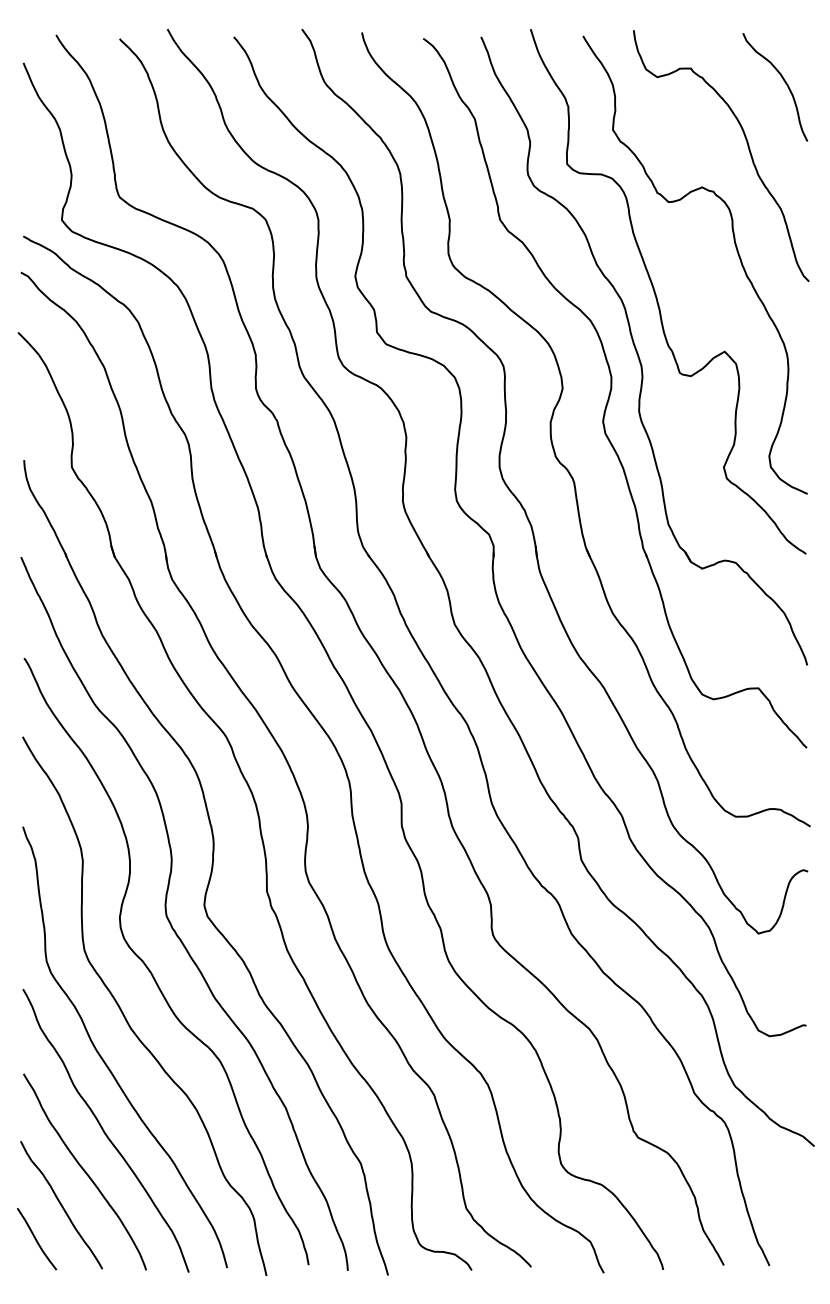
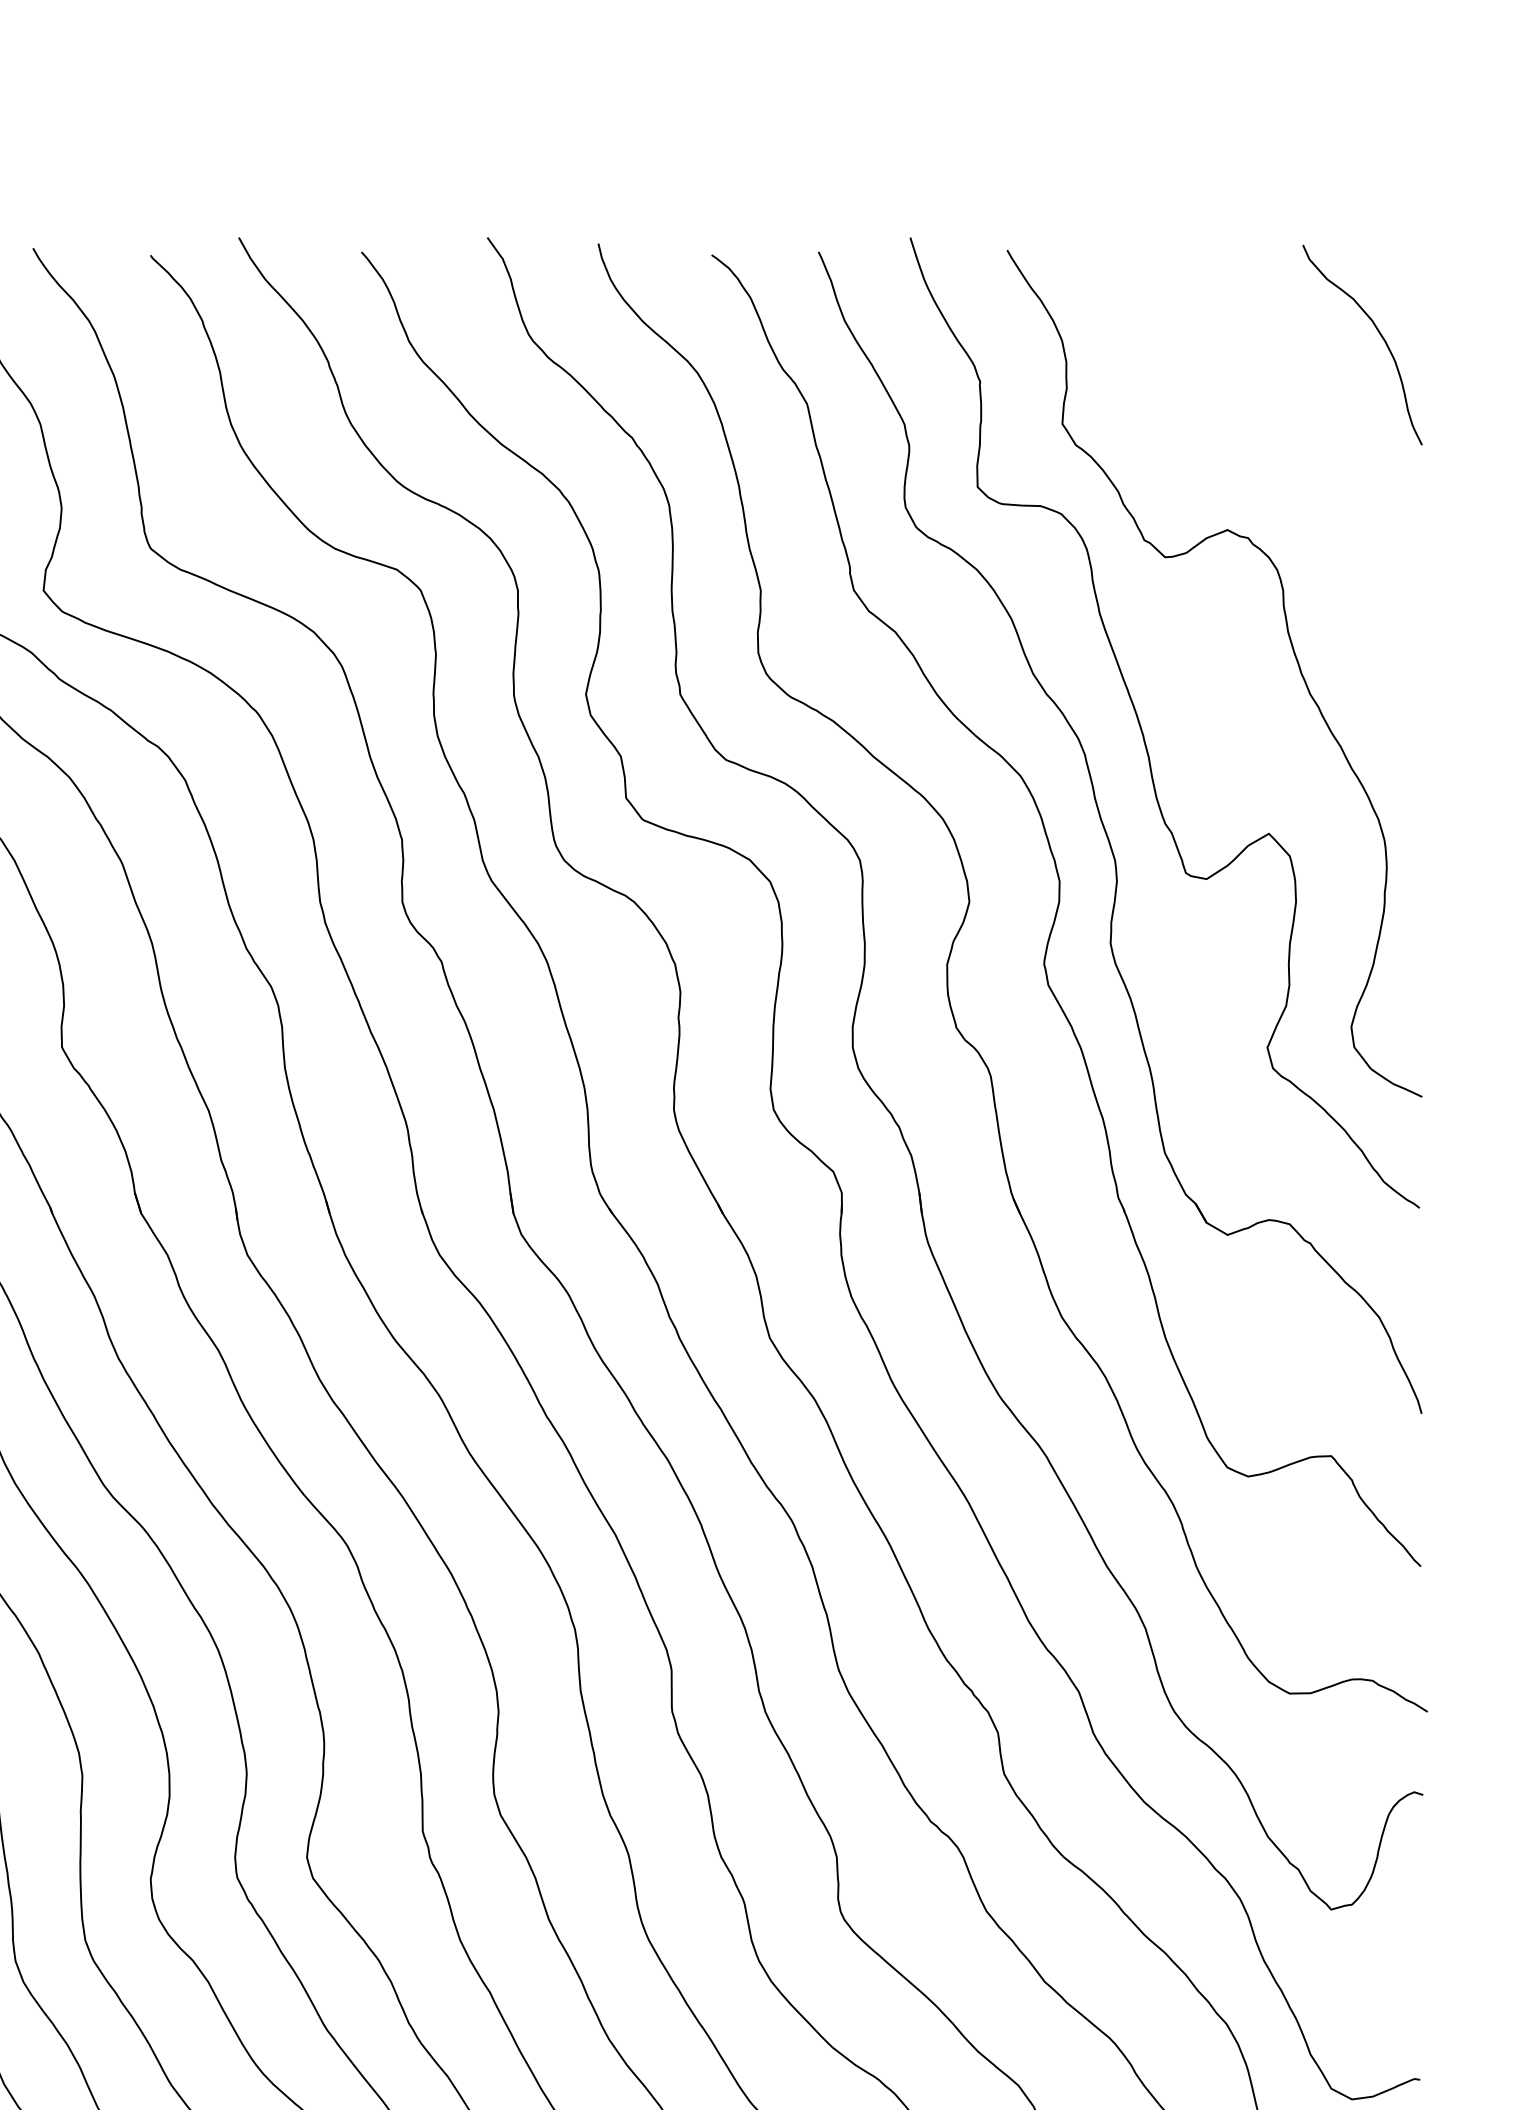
curve: (748, 150) -> (1312, 461), removed

